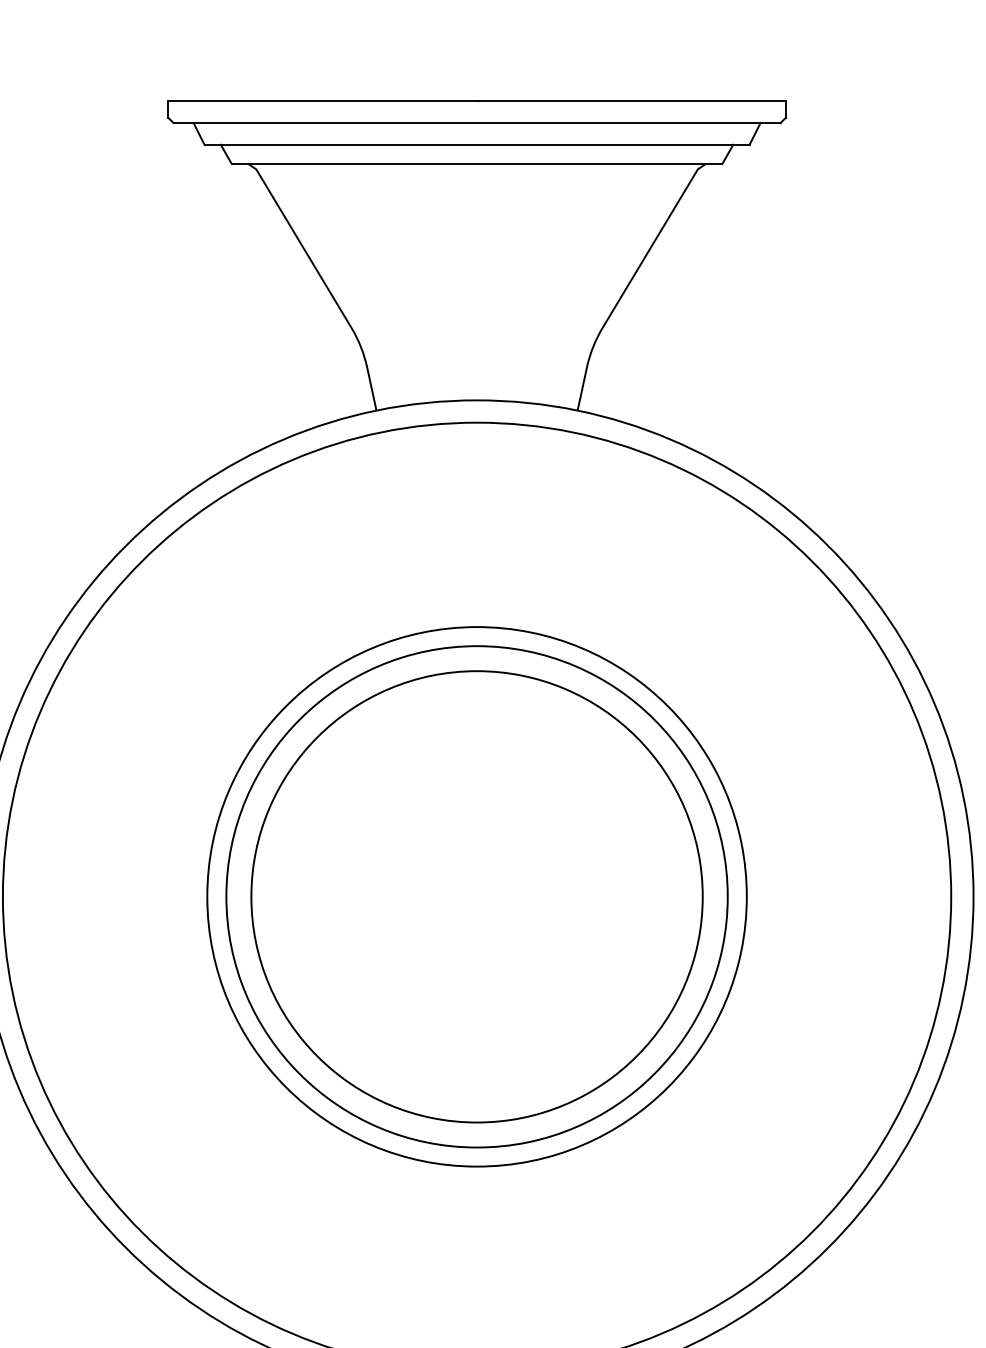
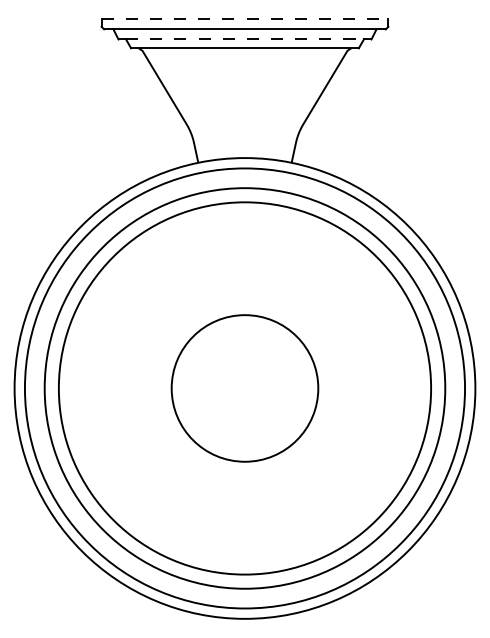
line: (478, 101) -> (245, 19), solid -> dashed
line: (478, 144) -> (245, 39), solid -> dashed
circle: (475, 896) -> (244, 388), size x0.7
circle: (475, 896) -> (244, 388), size x1.6
circle: (475, 896) -> (244, 388), size x1.6

